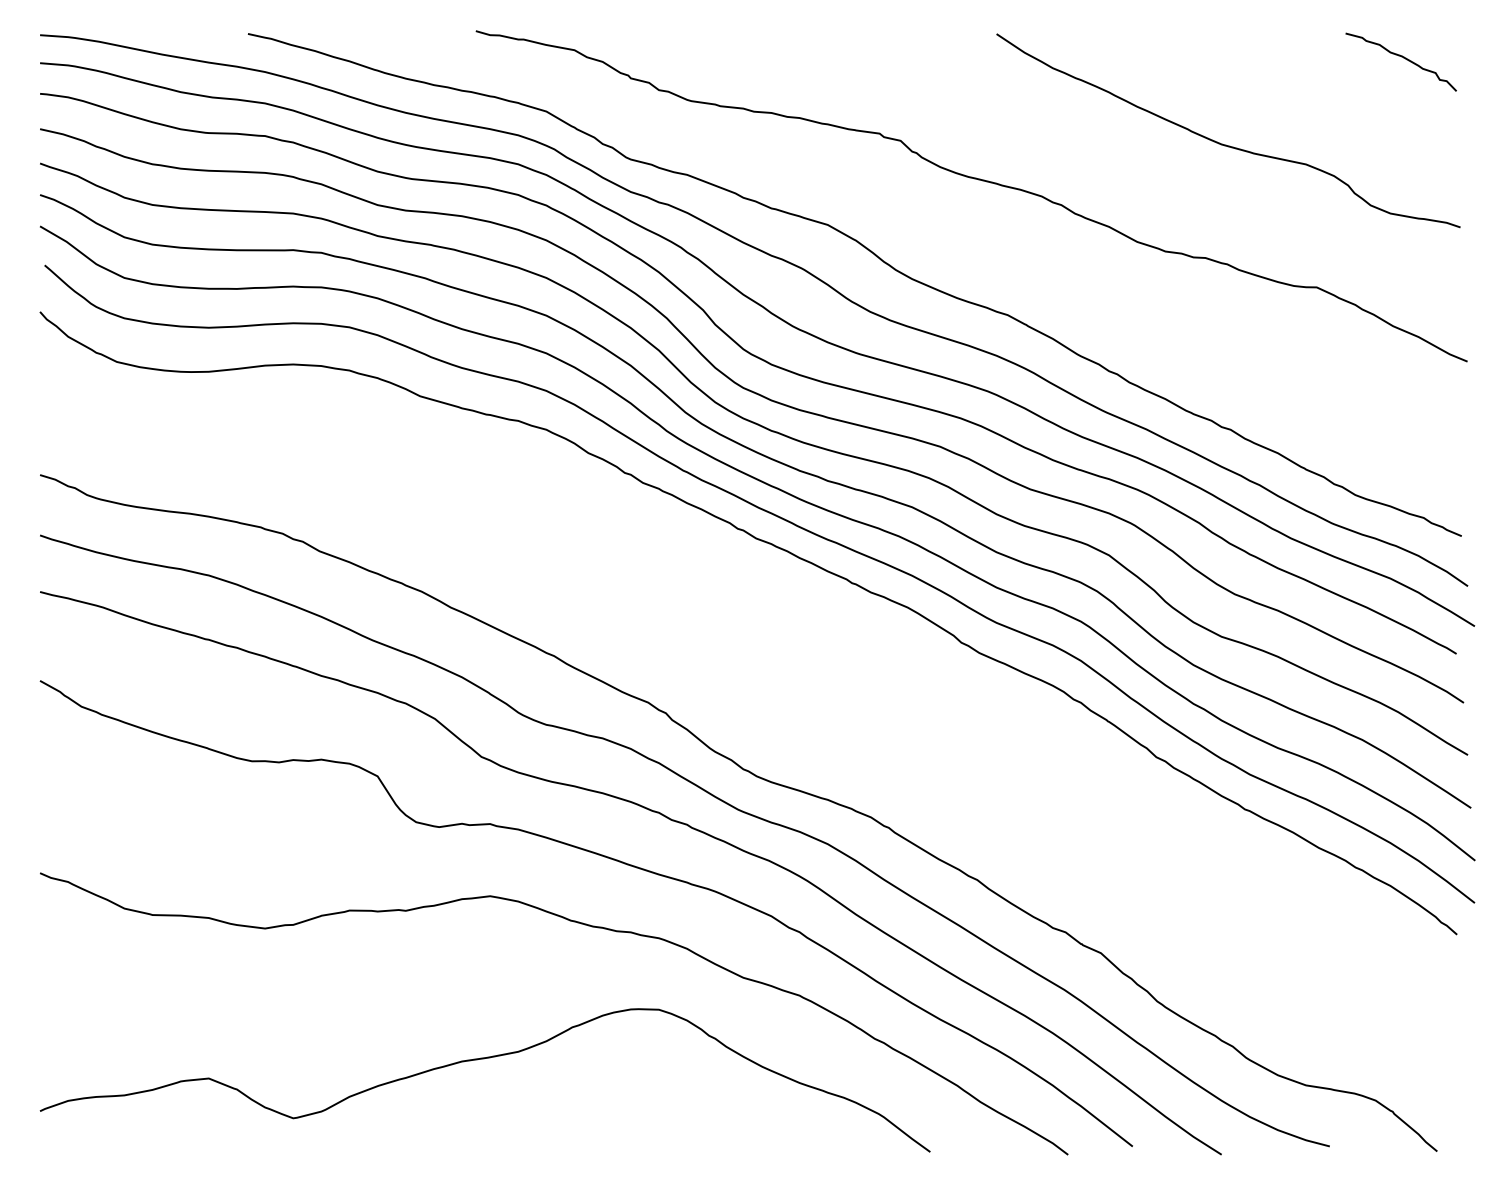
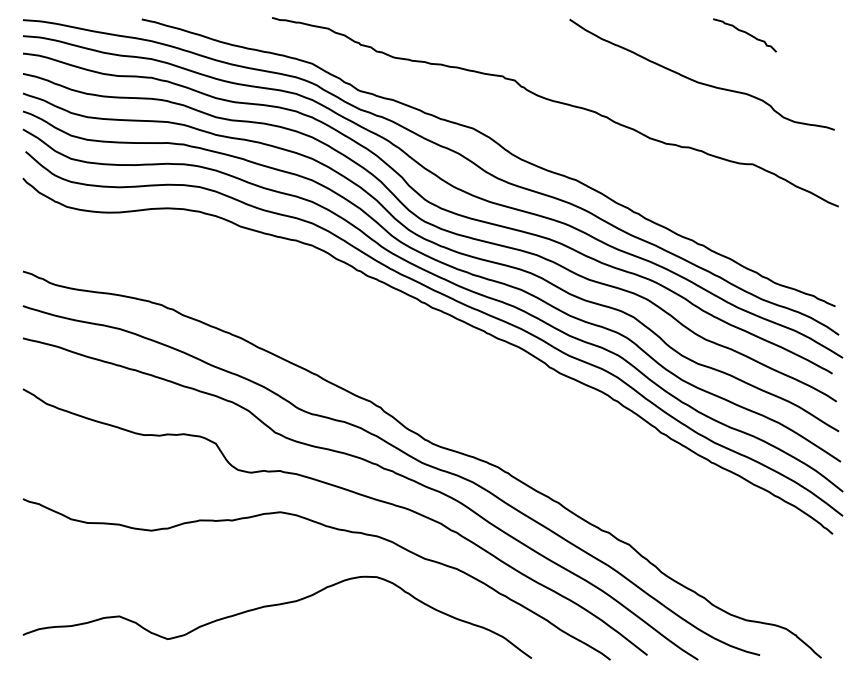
curve: (1402, 58) -> (745, 33), moved

